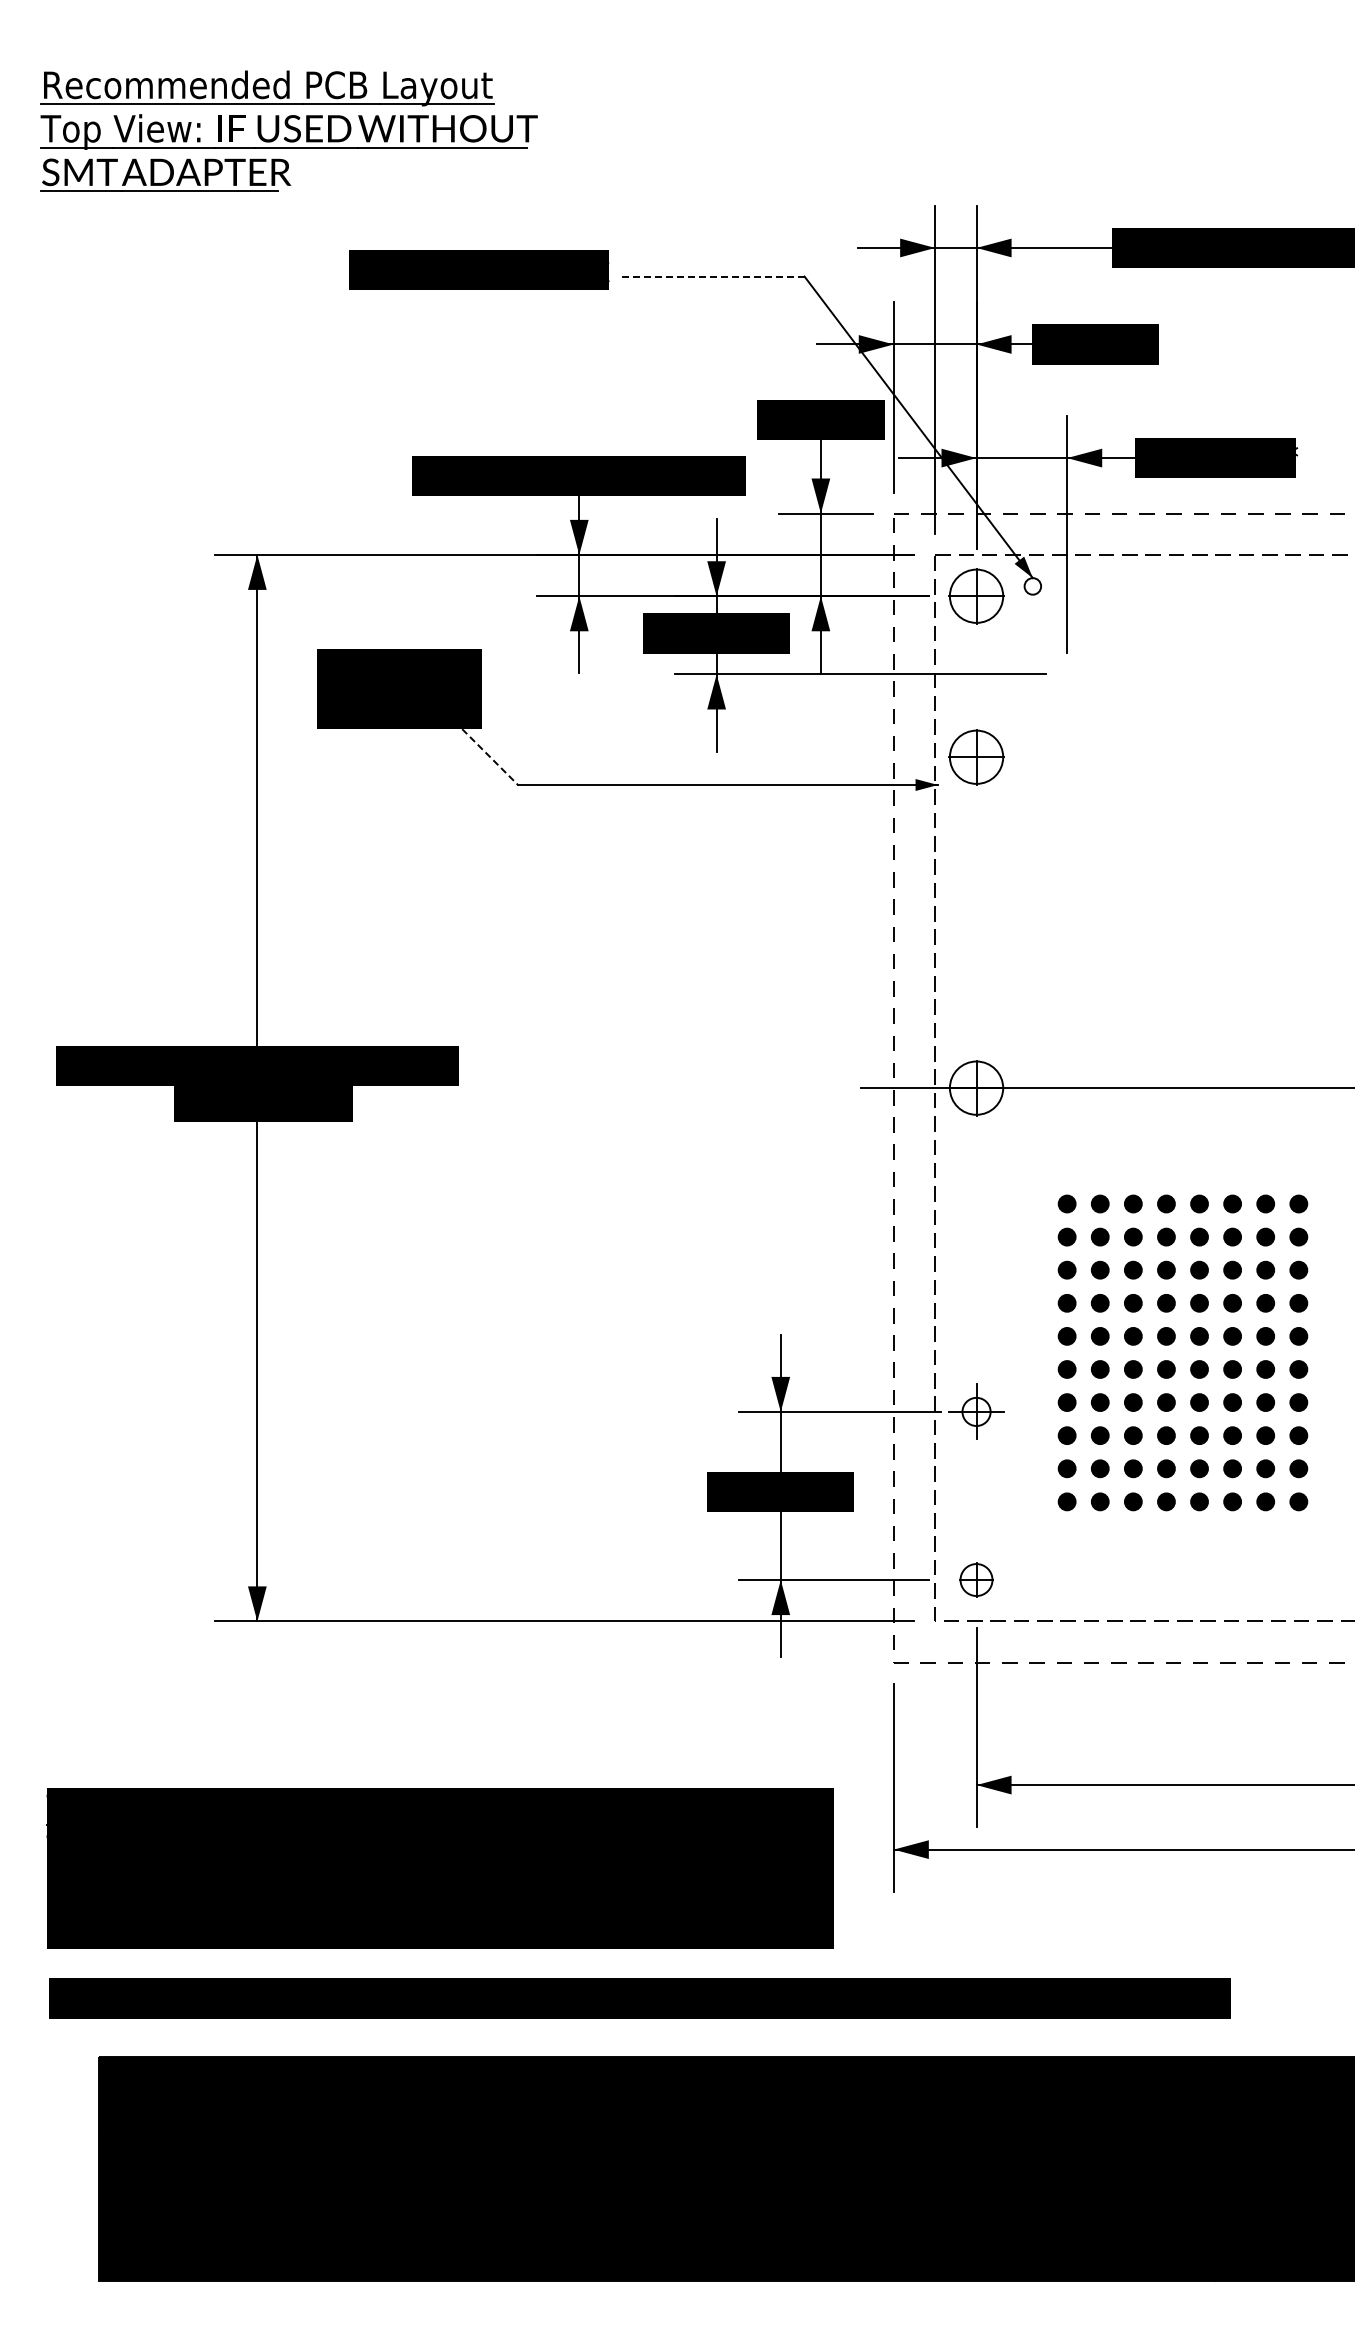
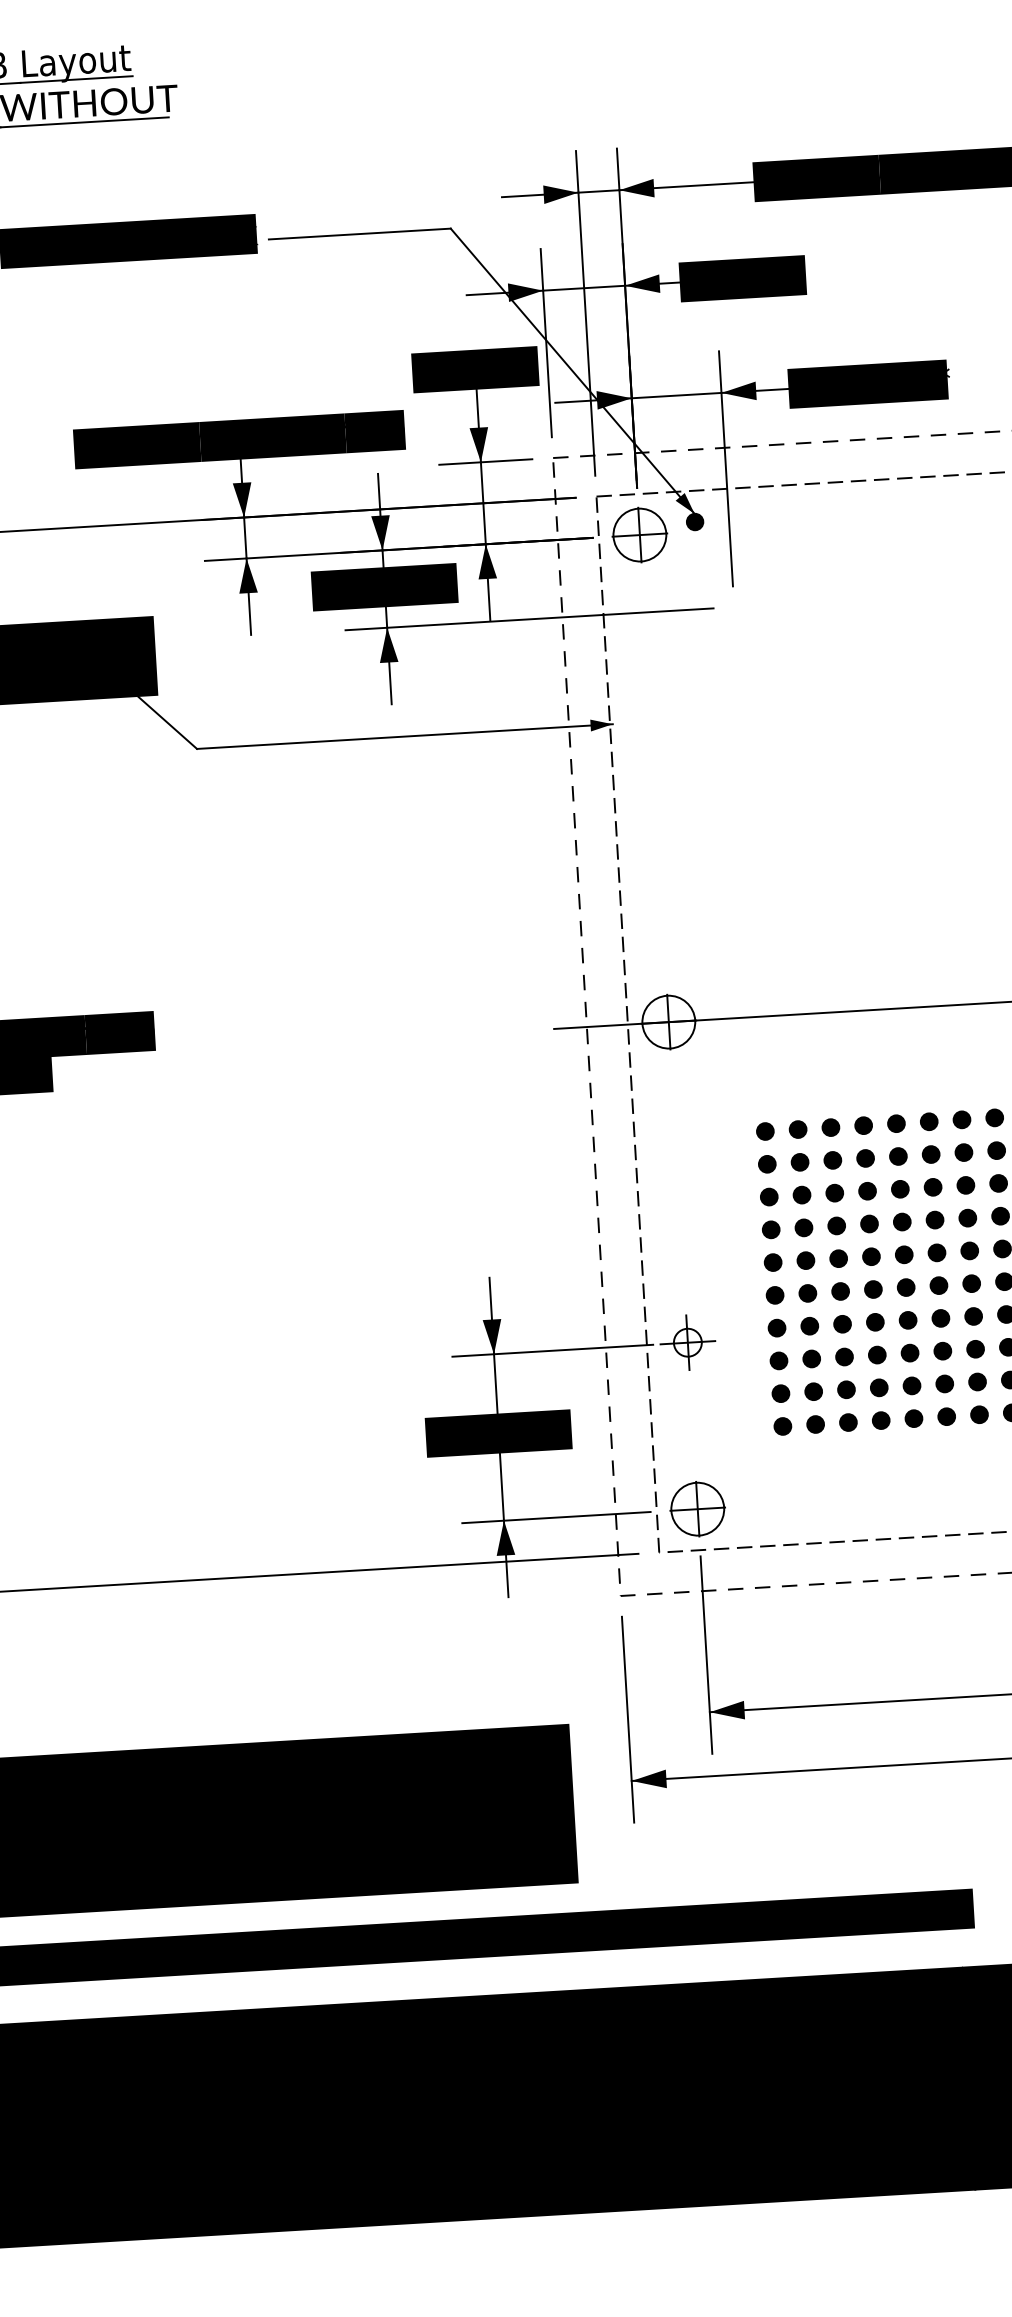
line: (712, 276) -> (359, 234), dashed -> solid
fill: (1032, 586) -> (694, 522), added
line: (490, 757) -> (168, 723), dashed -> solid
part: (976, 757) -> (649, 694), removed
part: (976, 1579) -> (697, 1508), size x1.67

